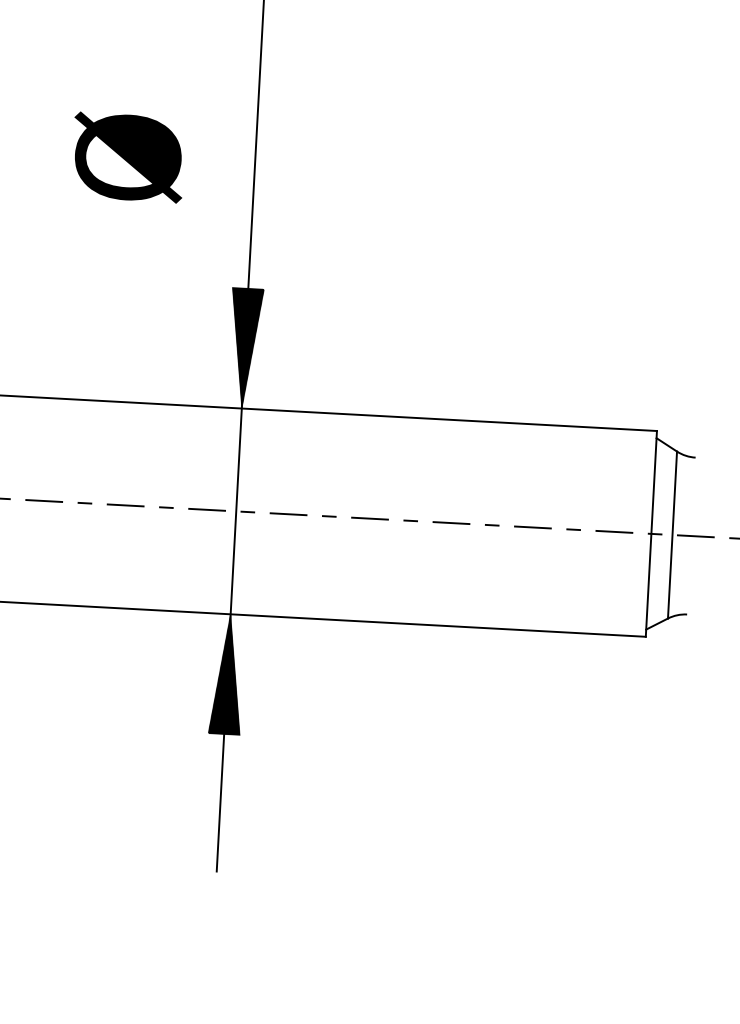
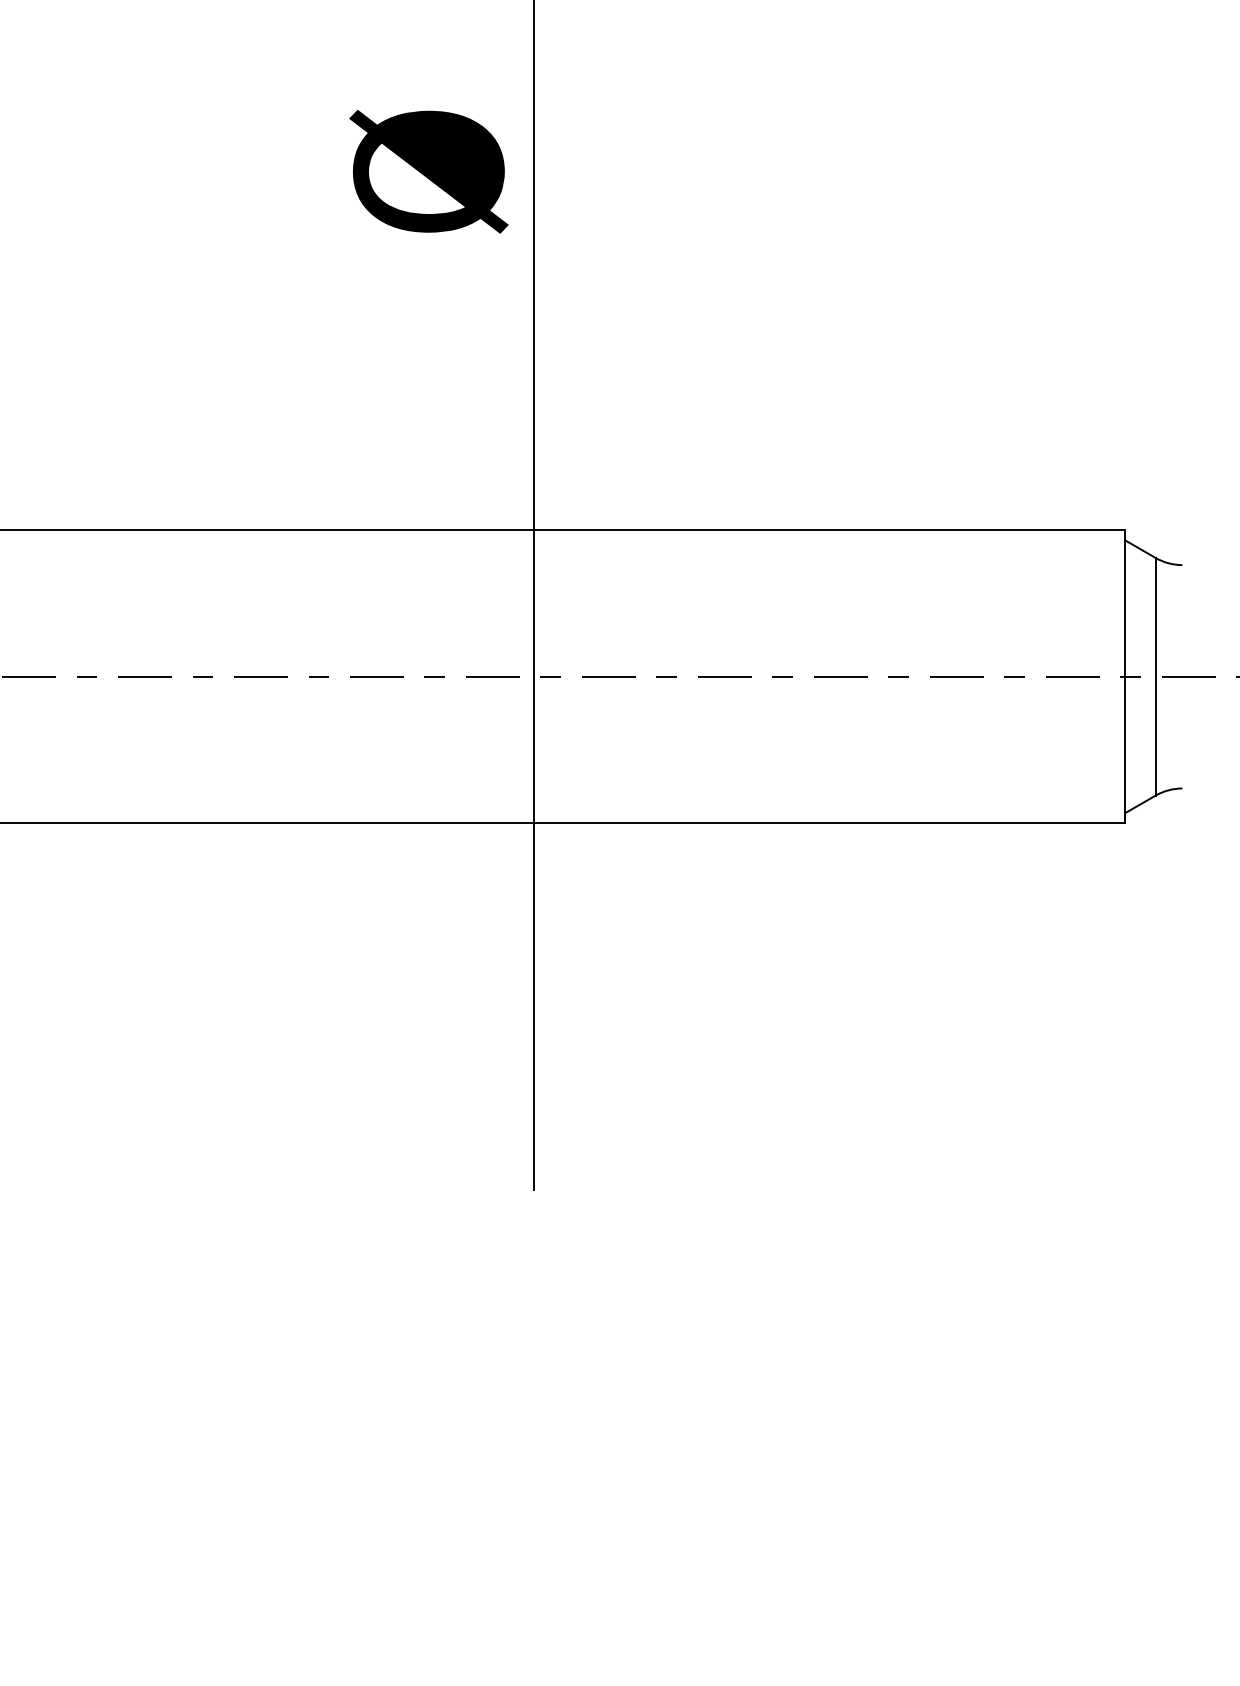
text: (128, 157) -> (428, 171), moved
hatch: (244, 348) -> (533, 444), removed
hatch: (226, 674) -> (533, 908), removed

